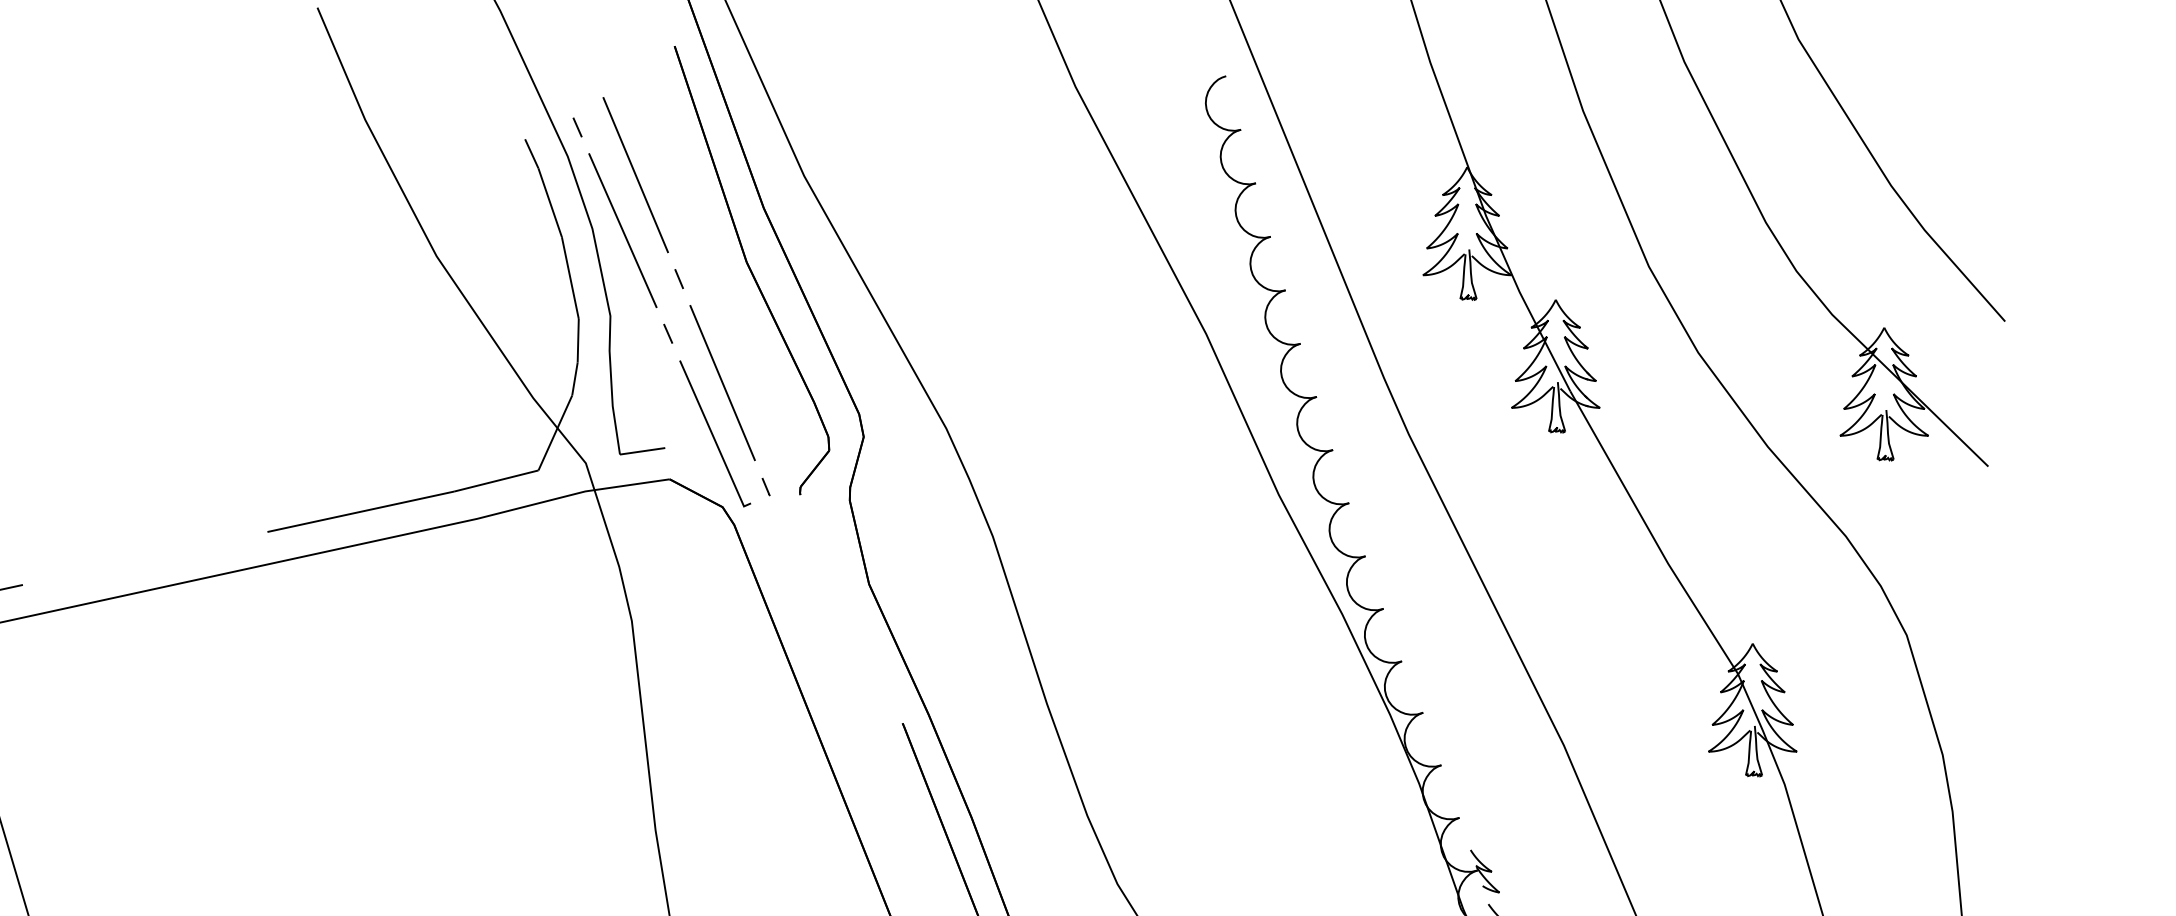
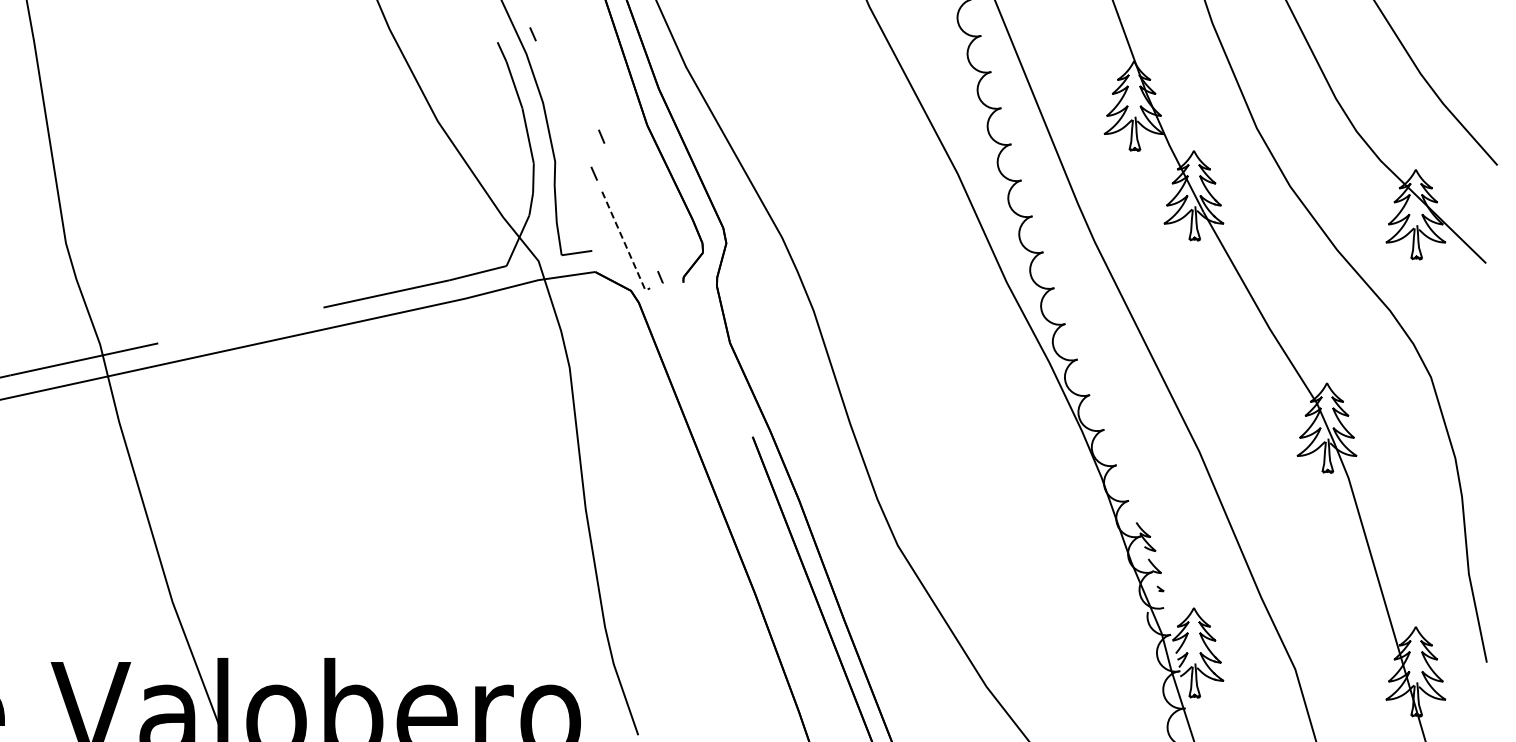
line: (636, 175) -> (572, 66), removed
line: (622, 229) -> (563, 103), removed
line: (721, 382) -> (630, 206), removed
line: (714, 438) -> (625, 244), solid -> dashed

